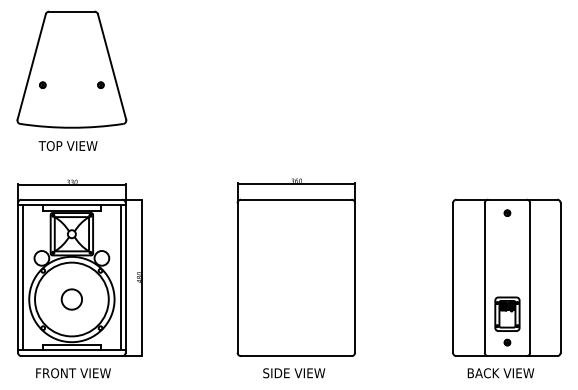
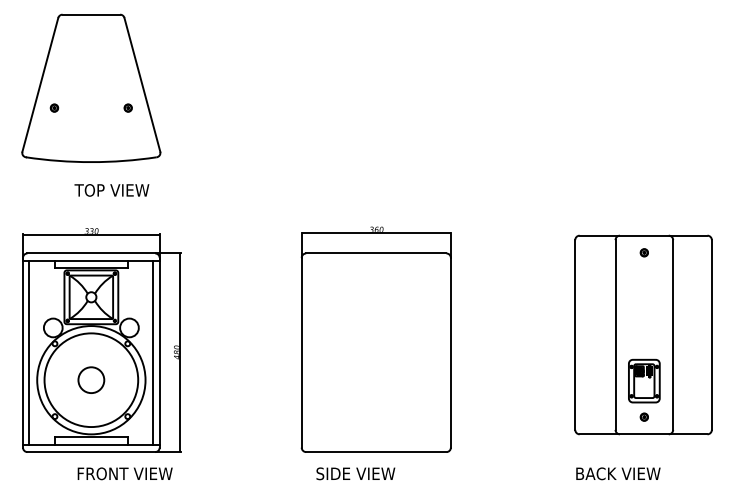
text: (67, 145) -> (111, 189), moved
part: (506, 277) -> (643, 334), moved
text: (73, 373) -> (125, 474), moved
text: (294, 373) -> (356, 474), moved
text: (500, 373) -> (617, 474), moved

